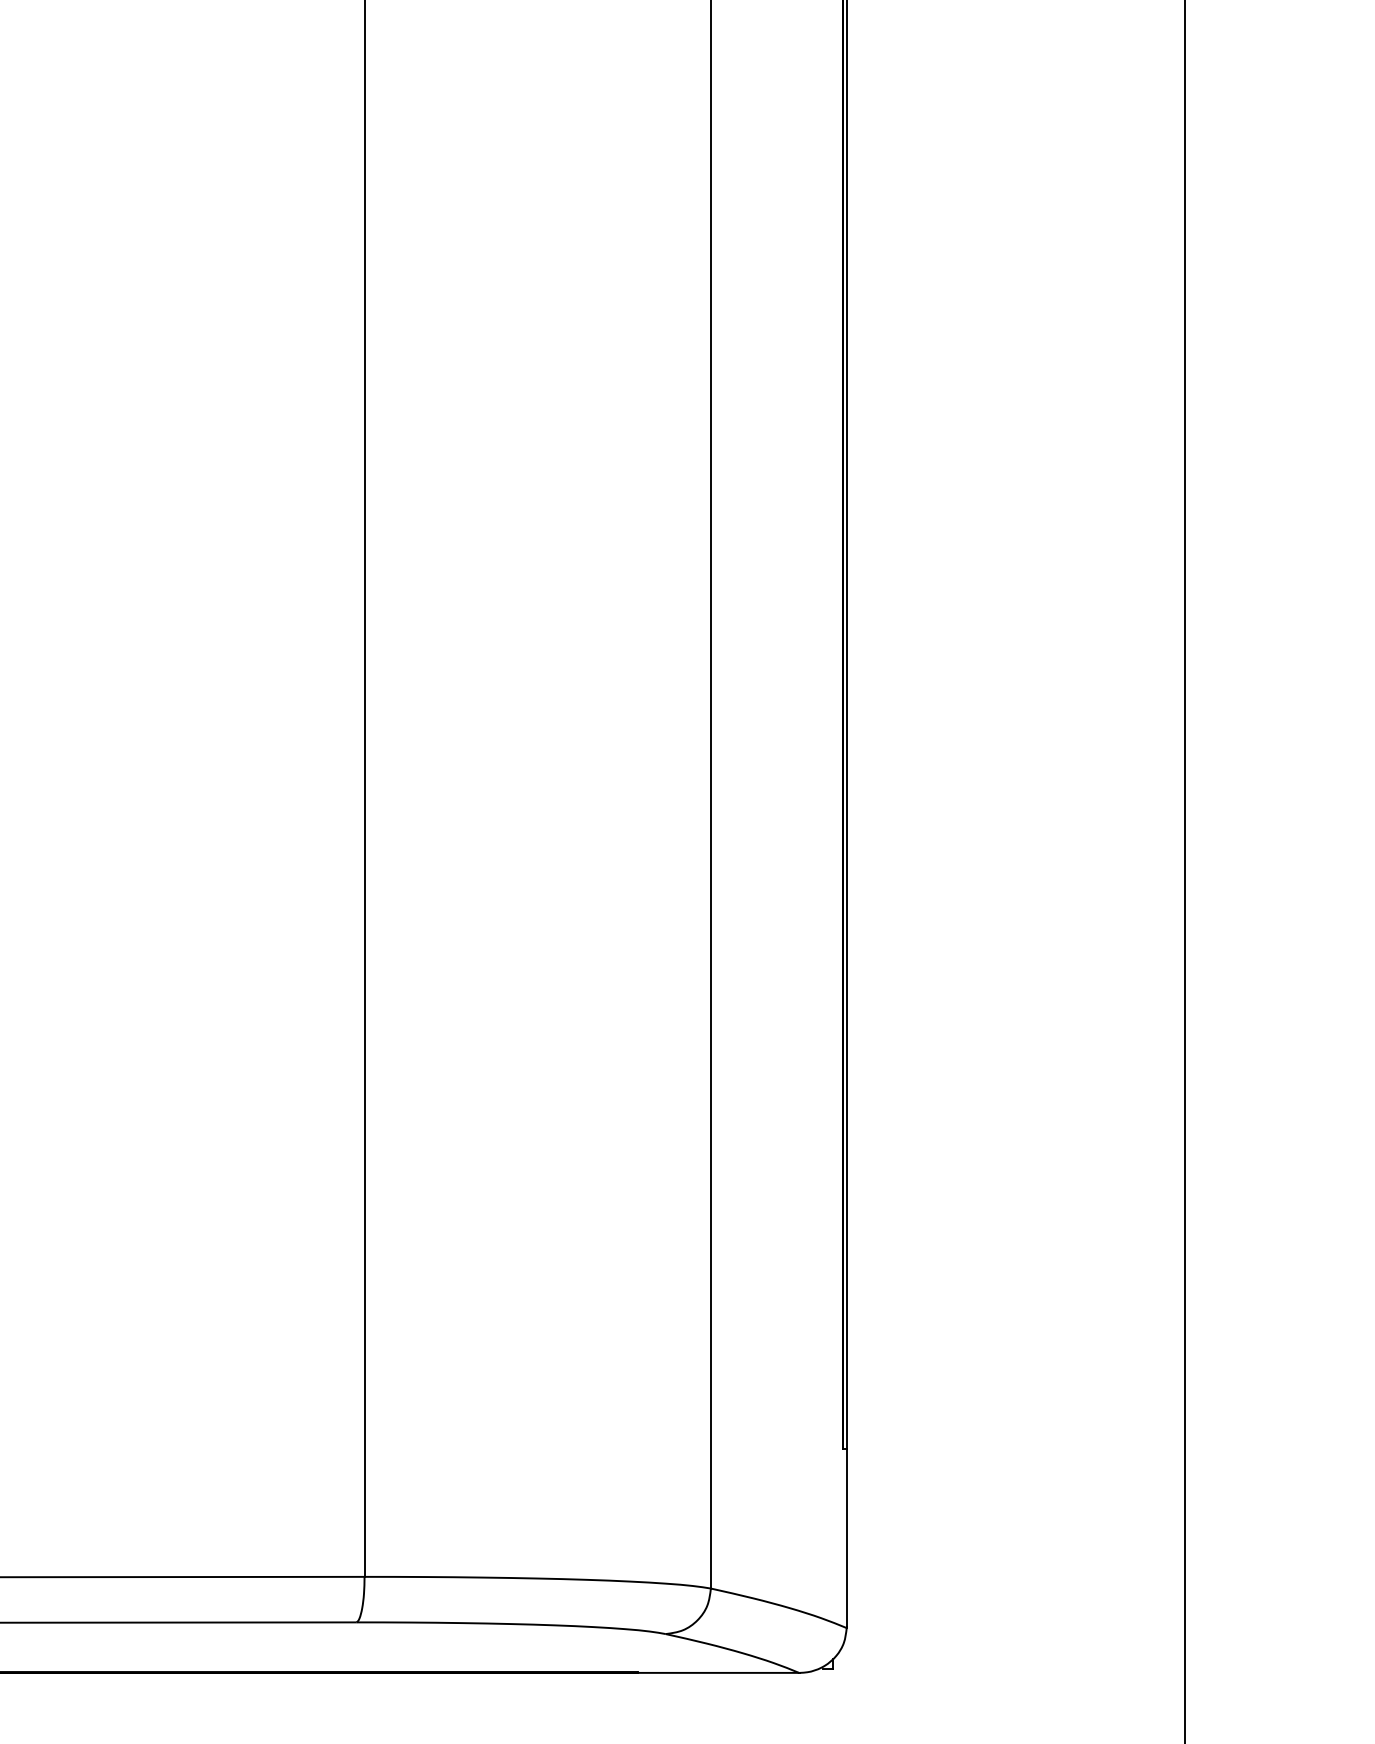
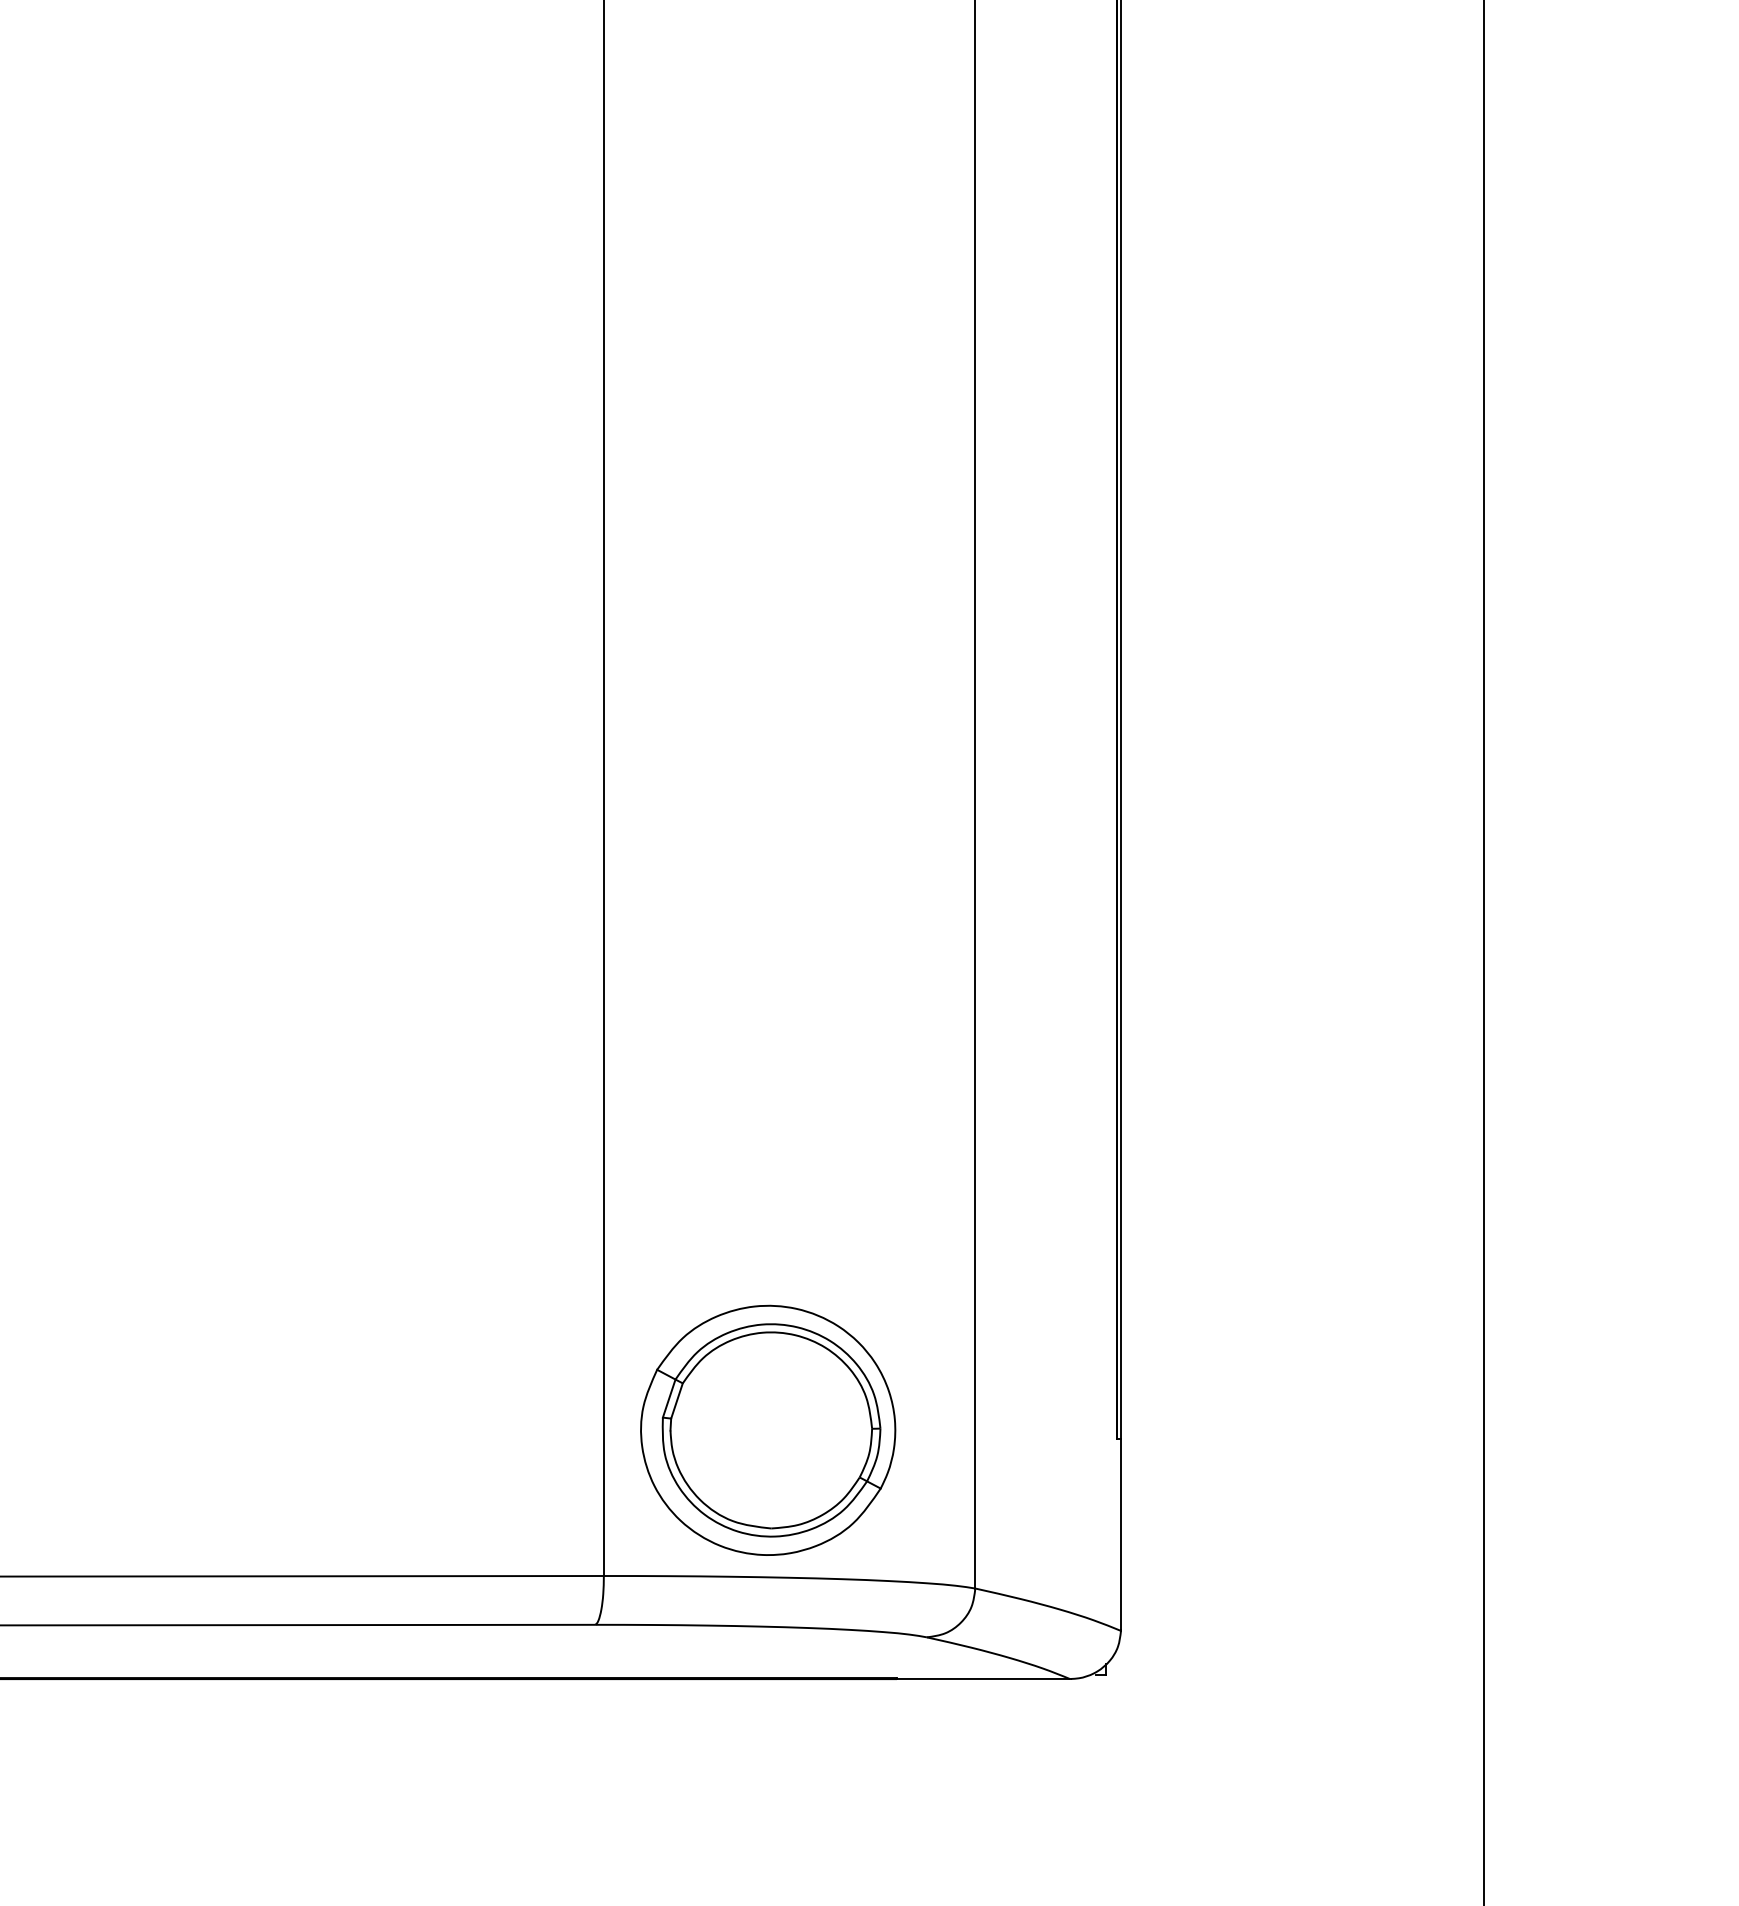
part: (518, 1440) -> (768, 1429), added

